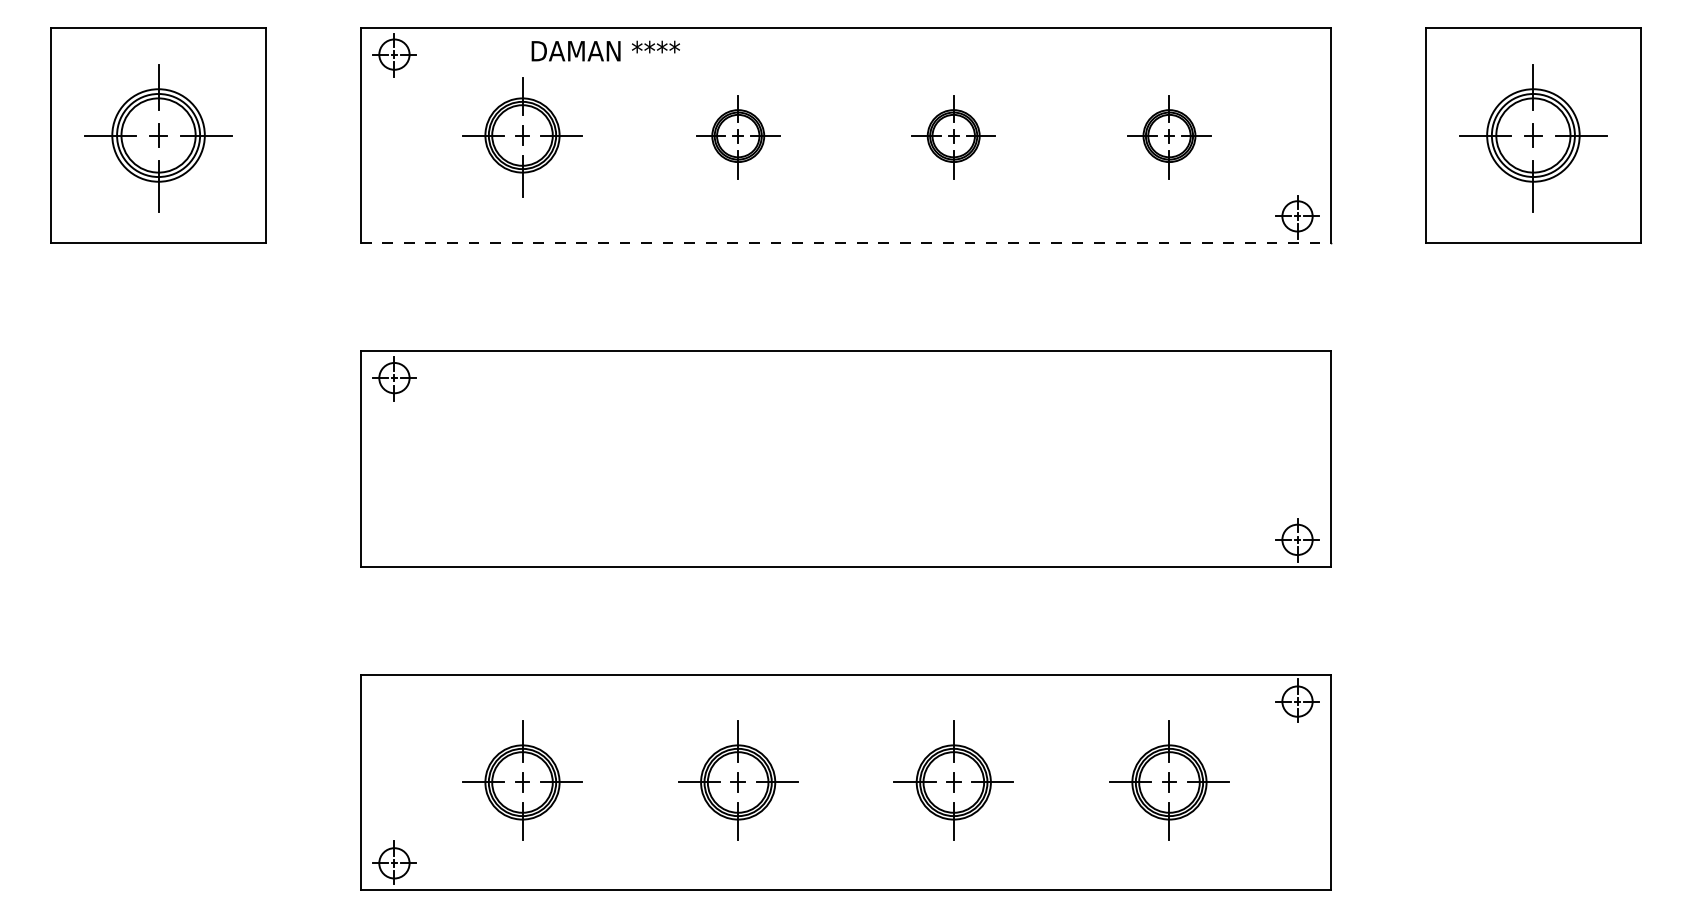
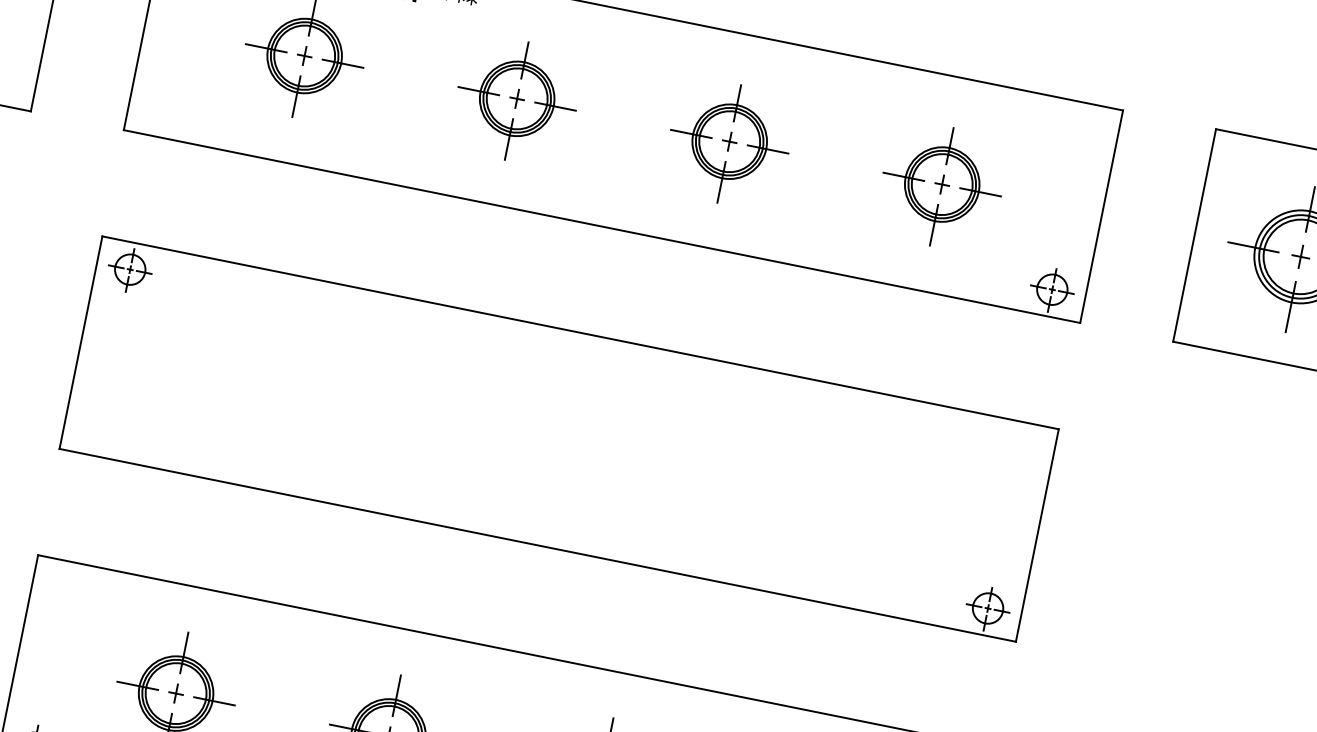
part: (738, 137) -> (517, 100), size x1.43
part: (953, 137) -> (728, 143), size x1.43
part: (1169, 137) -> (941, 186), size x1.43
line: (846, 243) -> (602, 226), dashed -> solid

